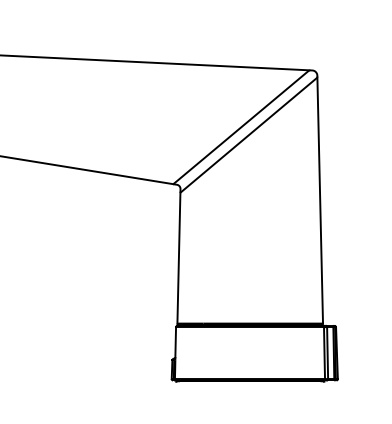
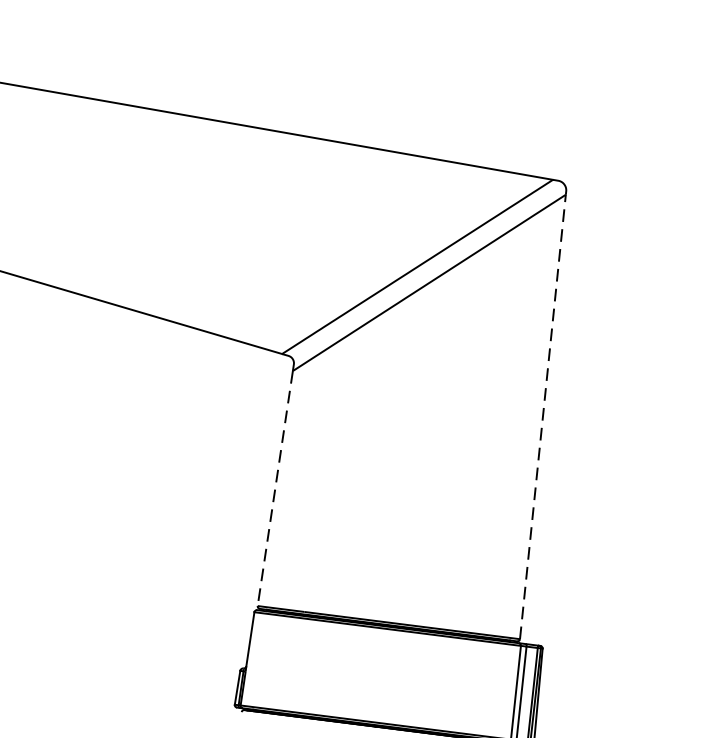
line: (320, 200) -> (543, 416), solid -> dashed
line: (178, 258) -> (274, 489), solid -> dashed

